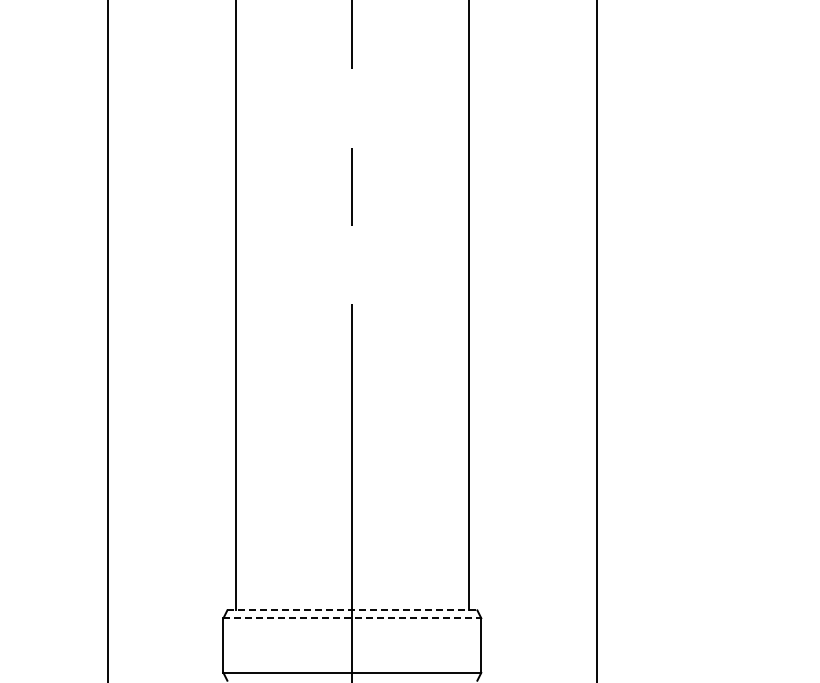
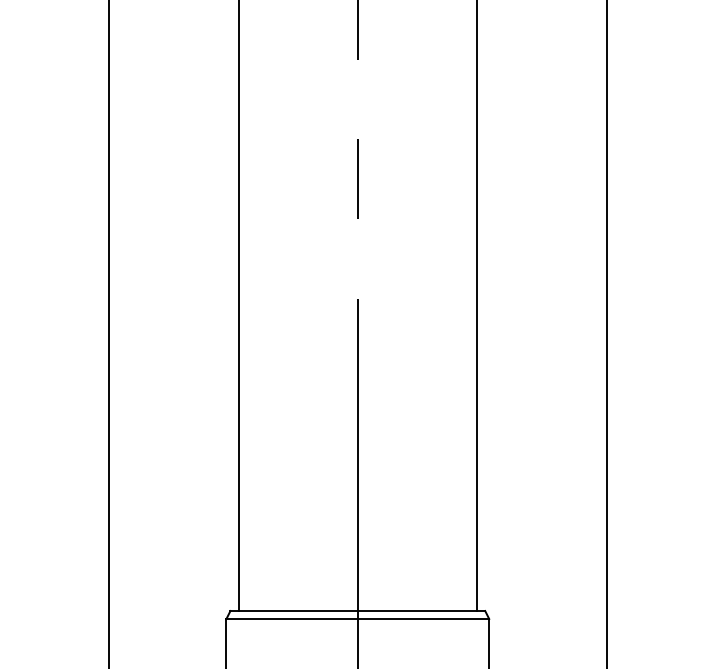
line: (352, 610) -> (357, 611), dashed -> solid
line: (352, 618) -> (357, 619), dashed -> solid

